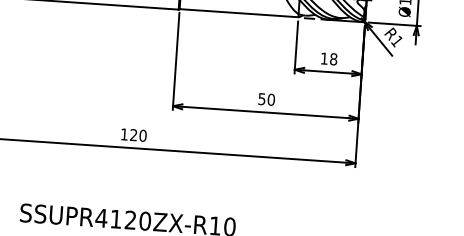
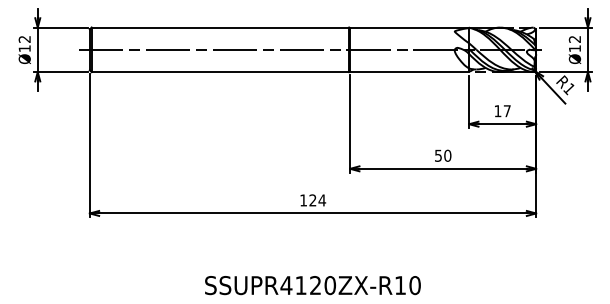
text: (332, 59) -> (506, 111), 18 -> 17
text: (143, 135) -> (322, 200), 120 -> 124

